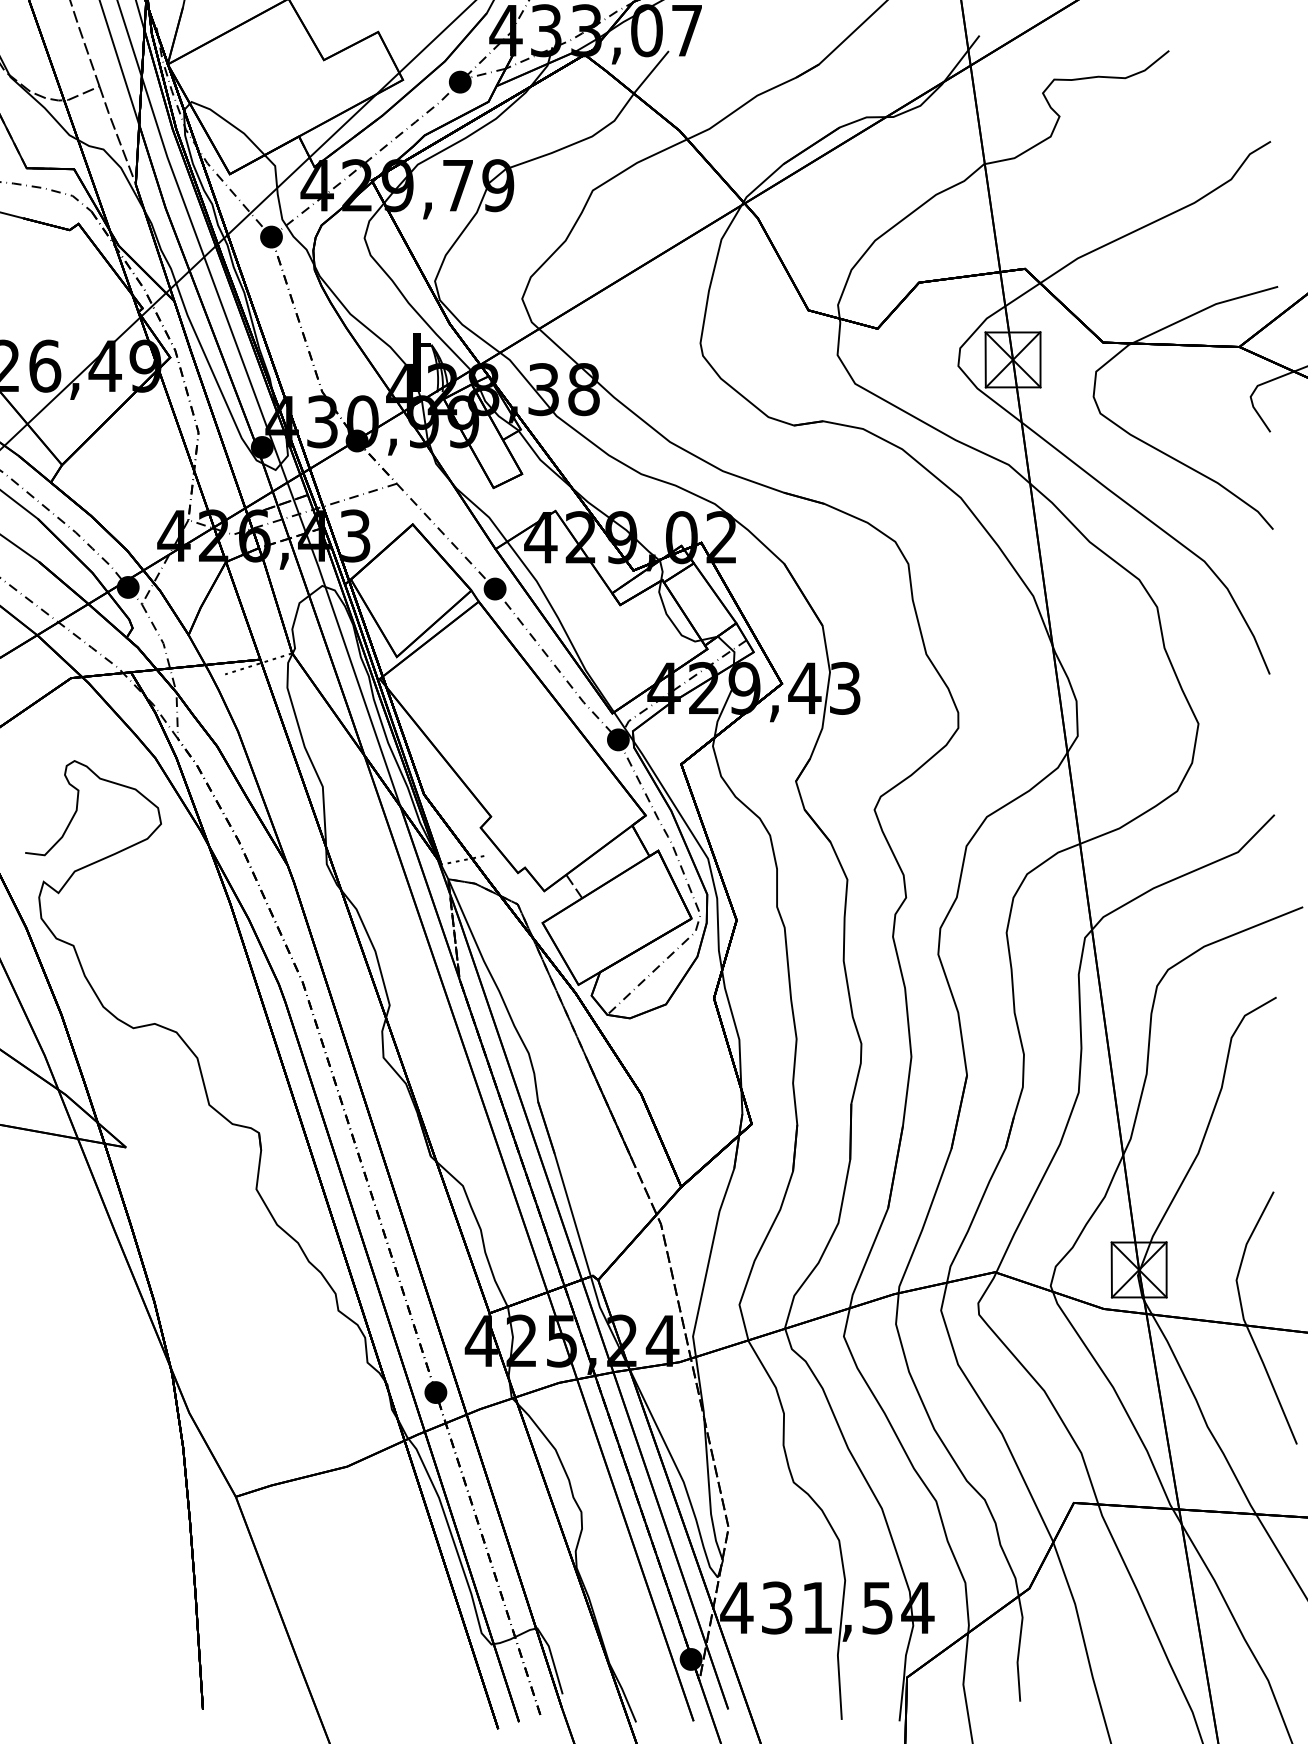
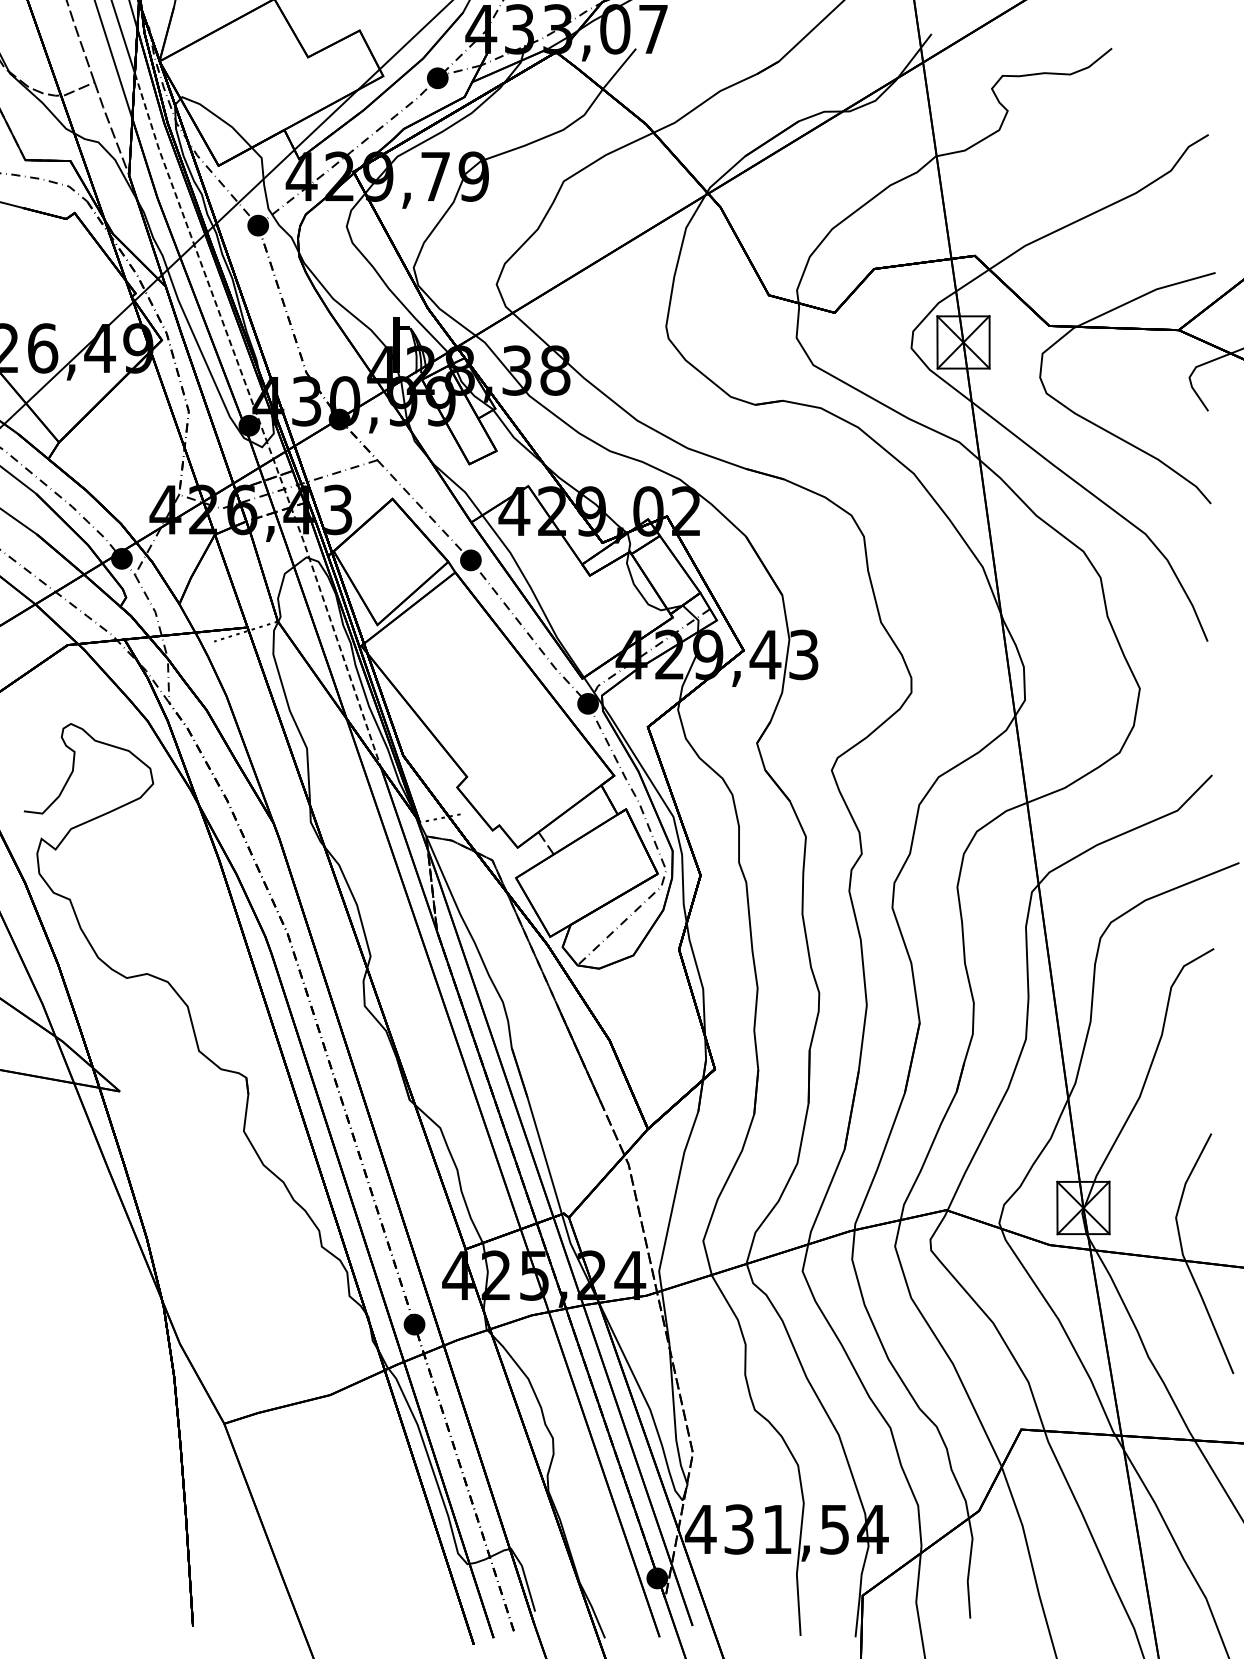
line: (272, 441) -> (259, 420), solid -> dashed

